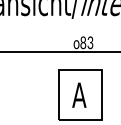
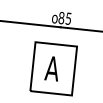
text: (90, 42) -> (68, 18), 83 -> 85

